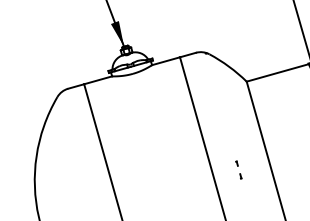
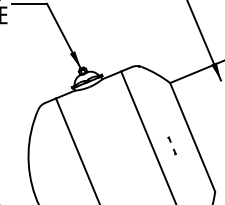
part: (238, 169) -> (171, 145), size x1.43

